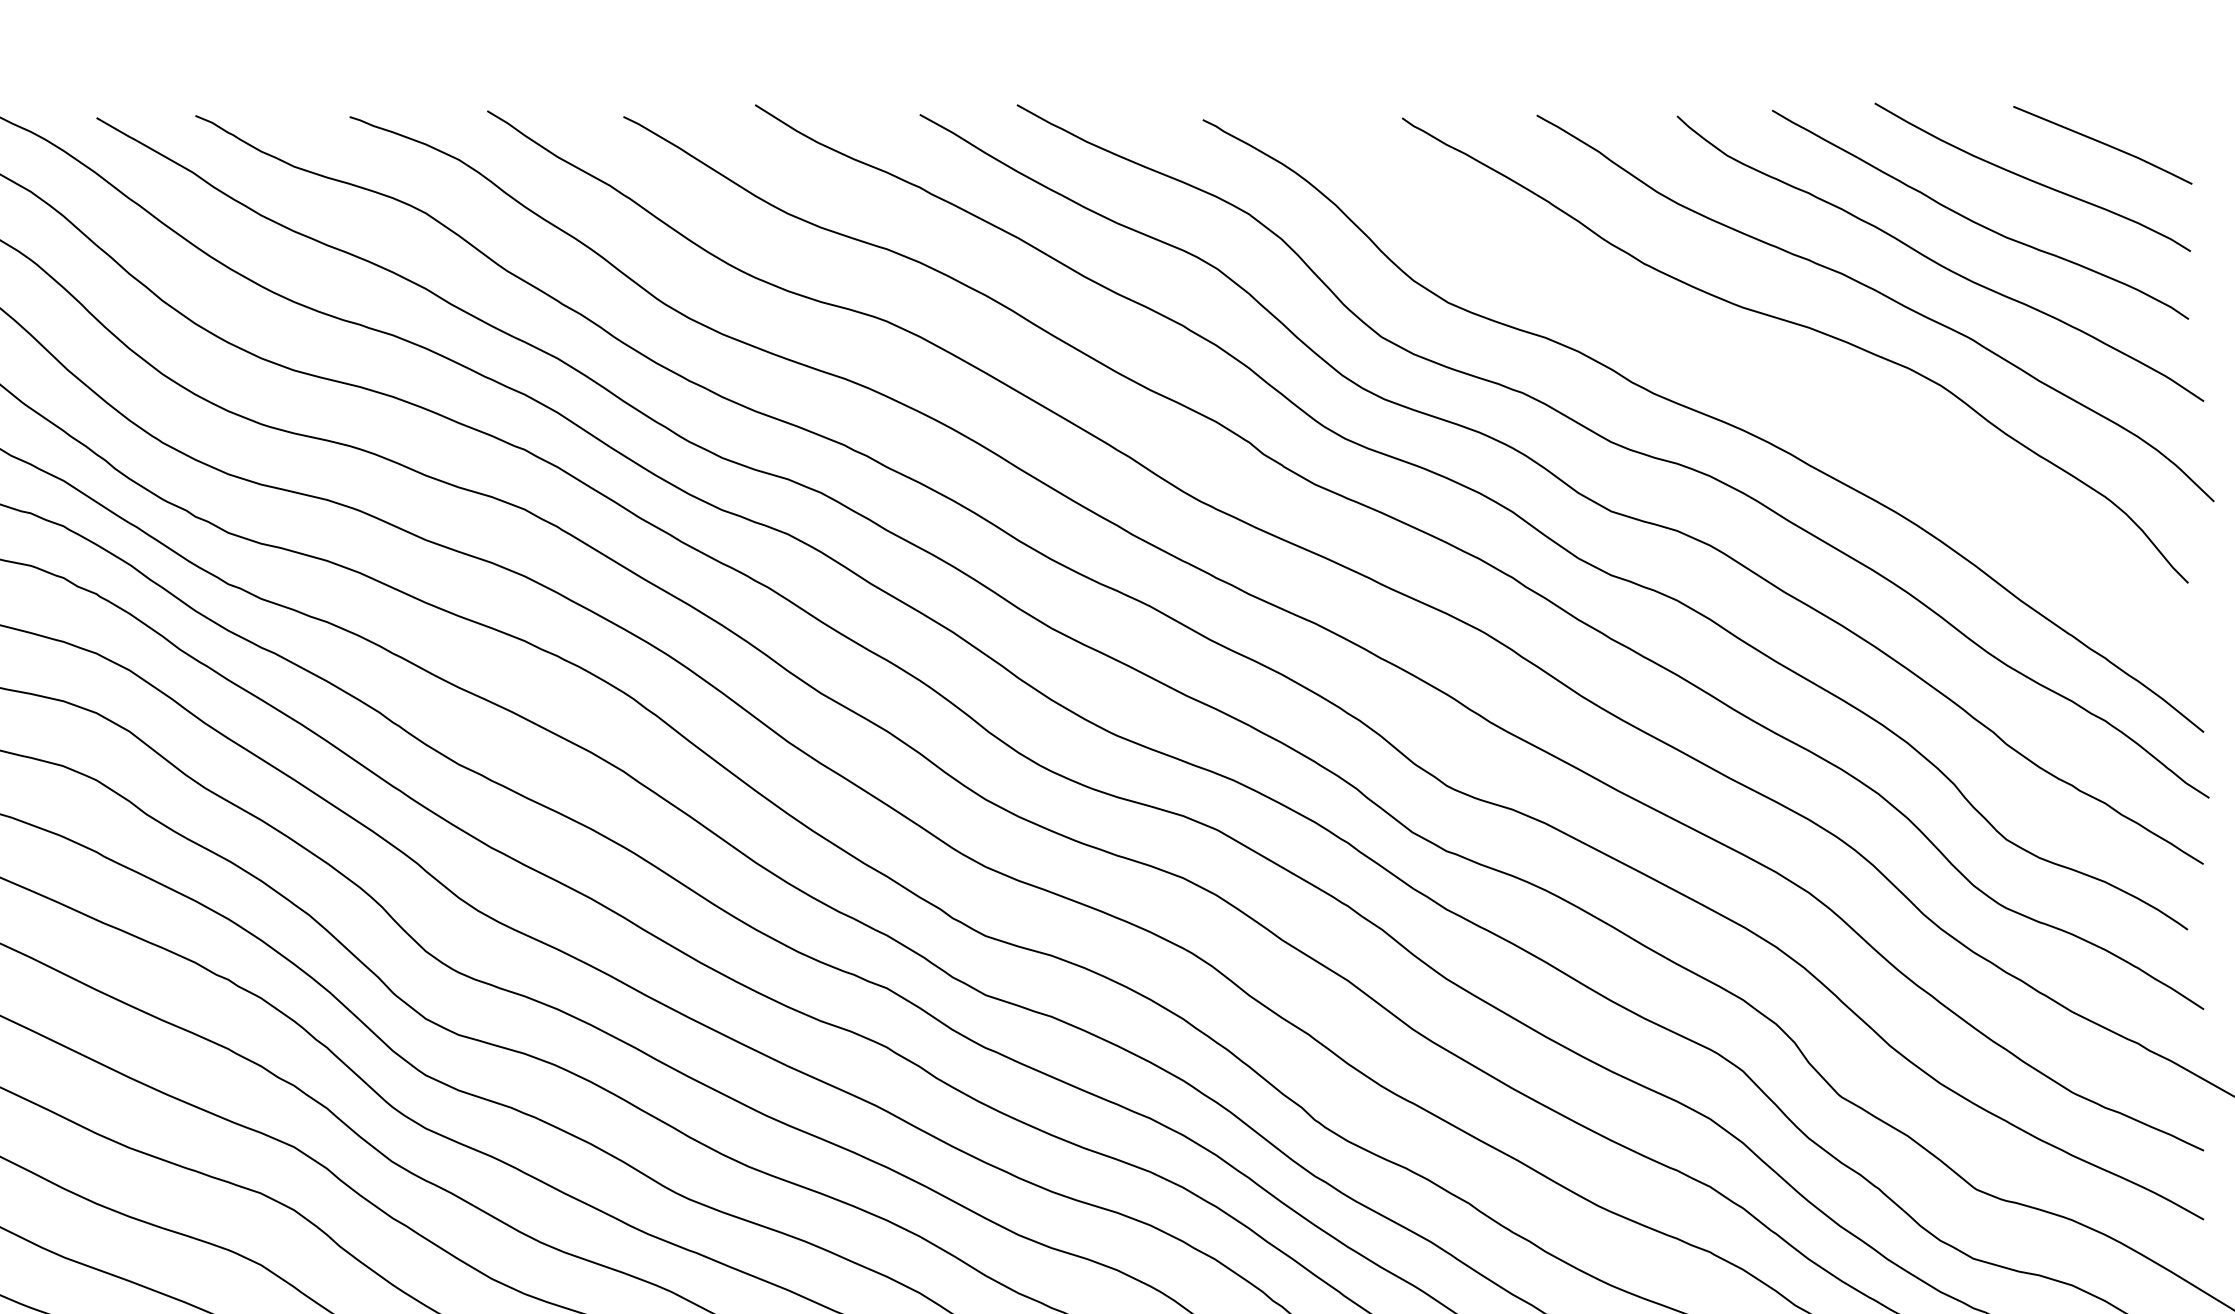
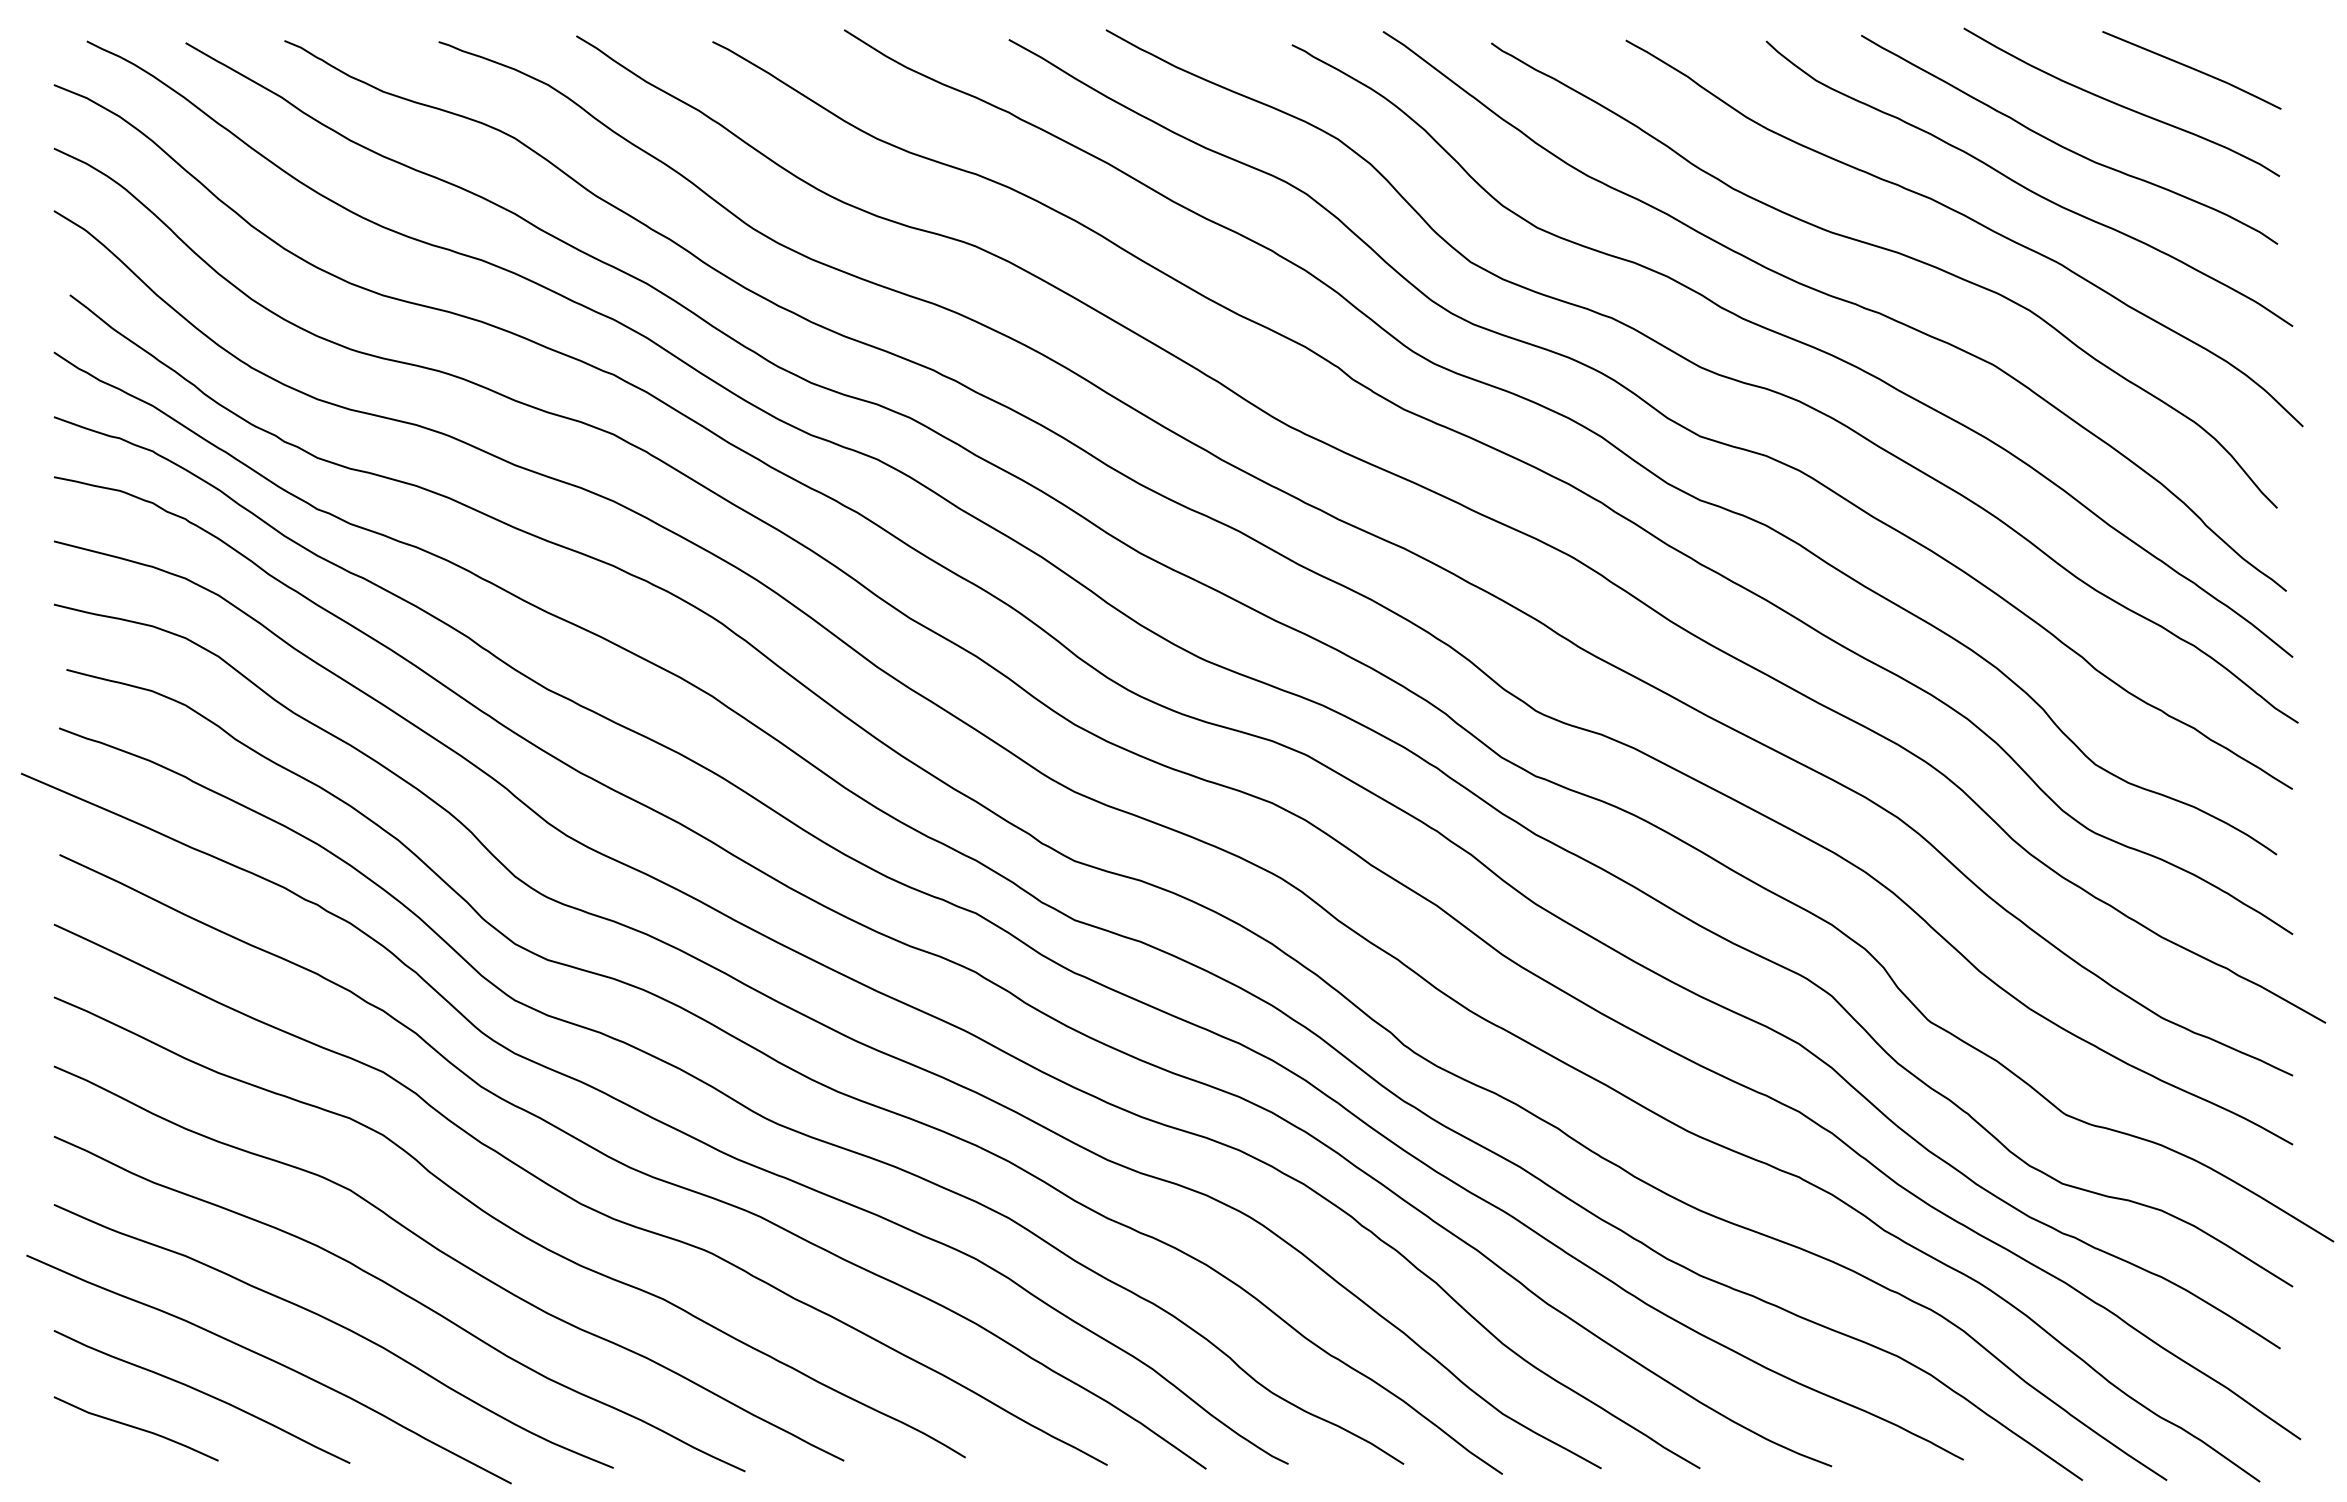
curve: (1748, 374) -> (1837, 299), added

